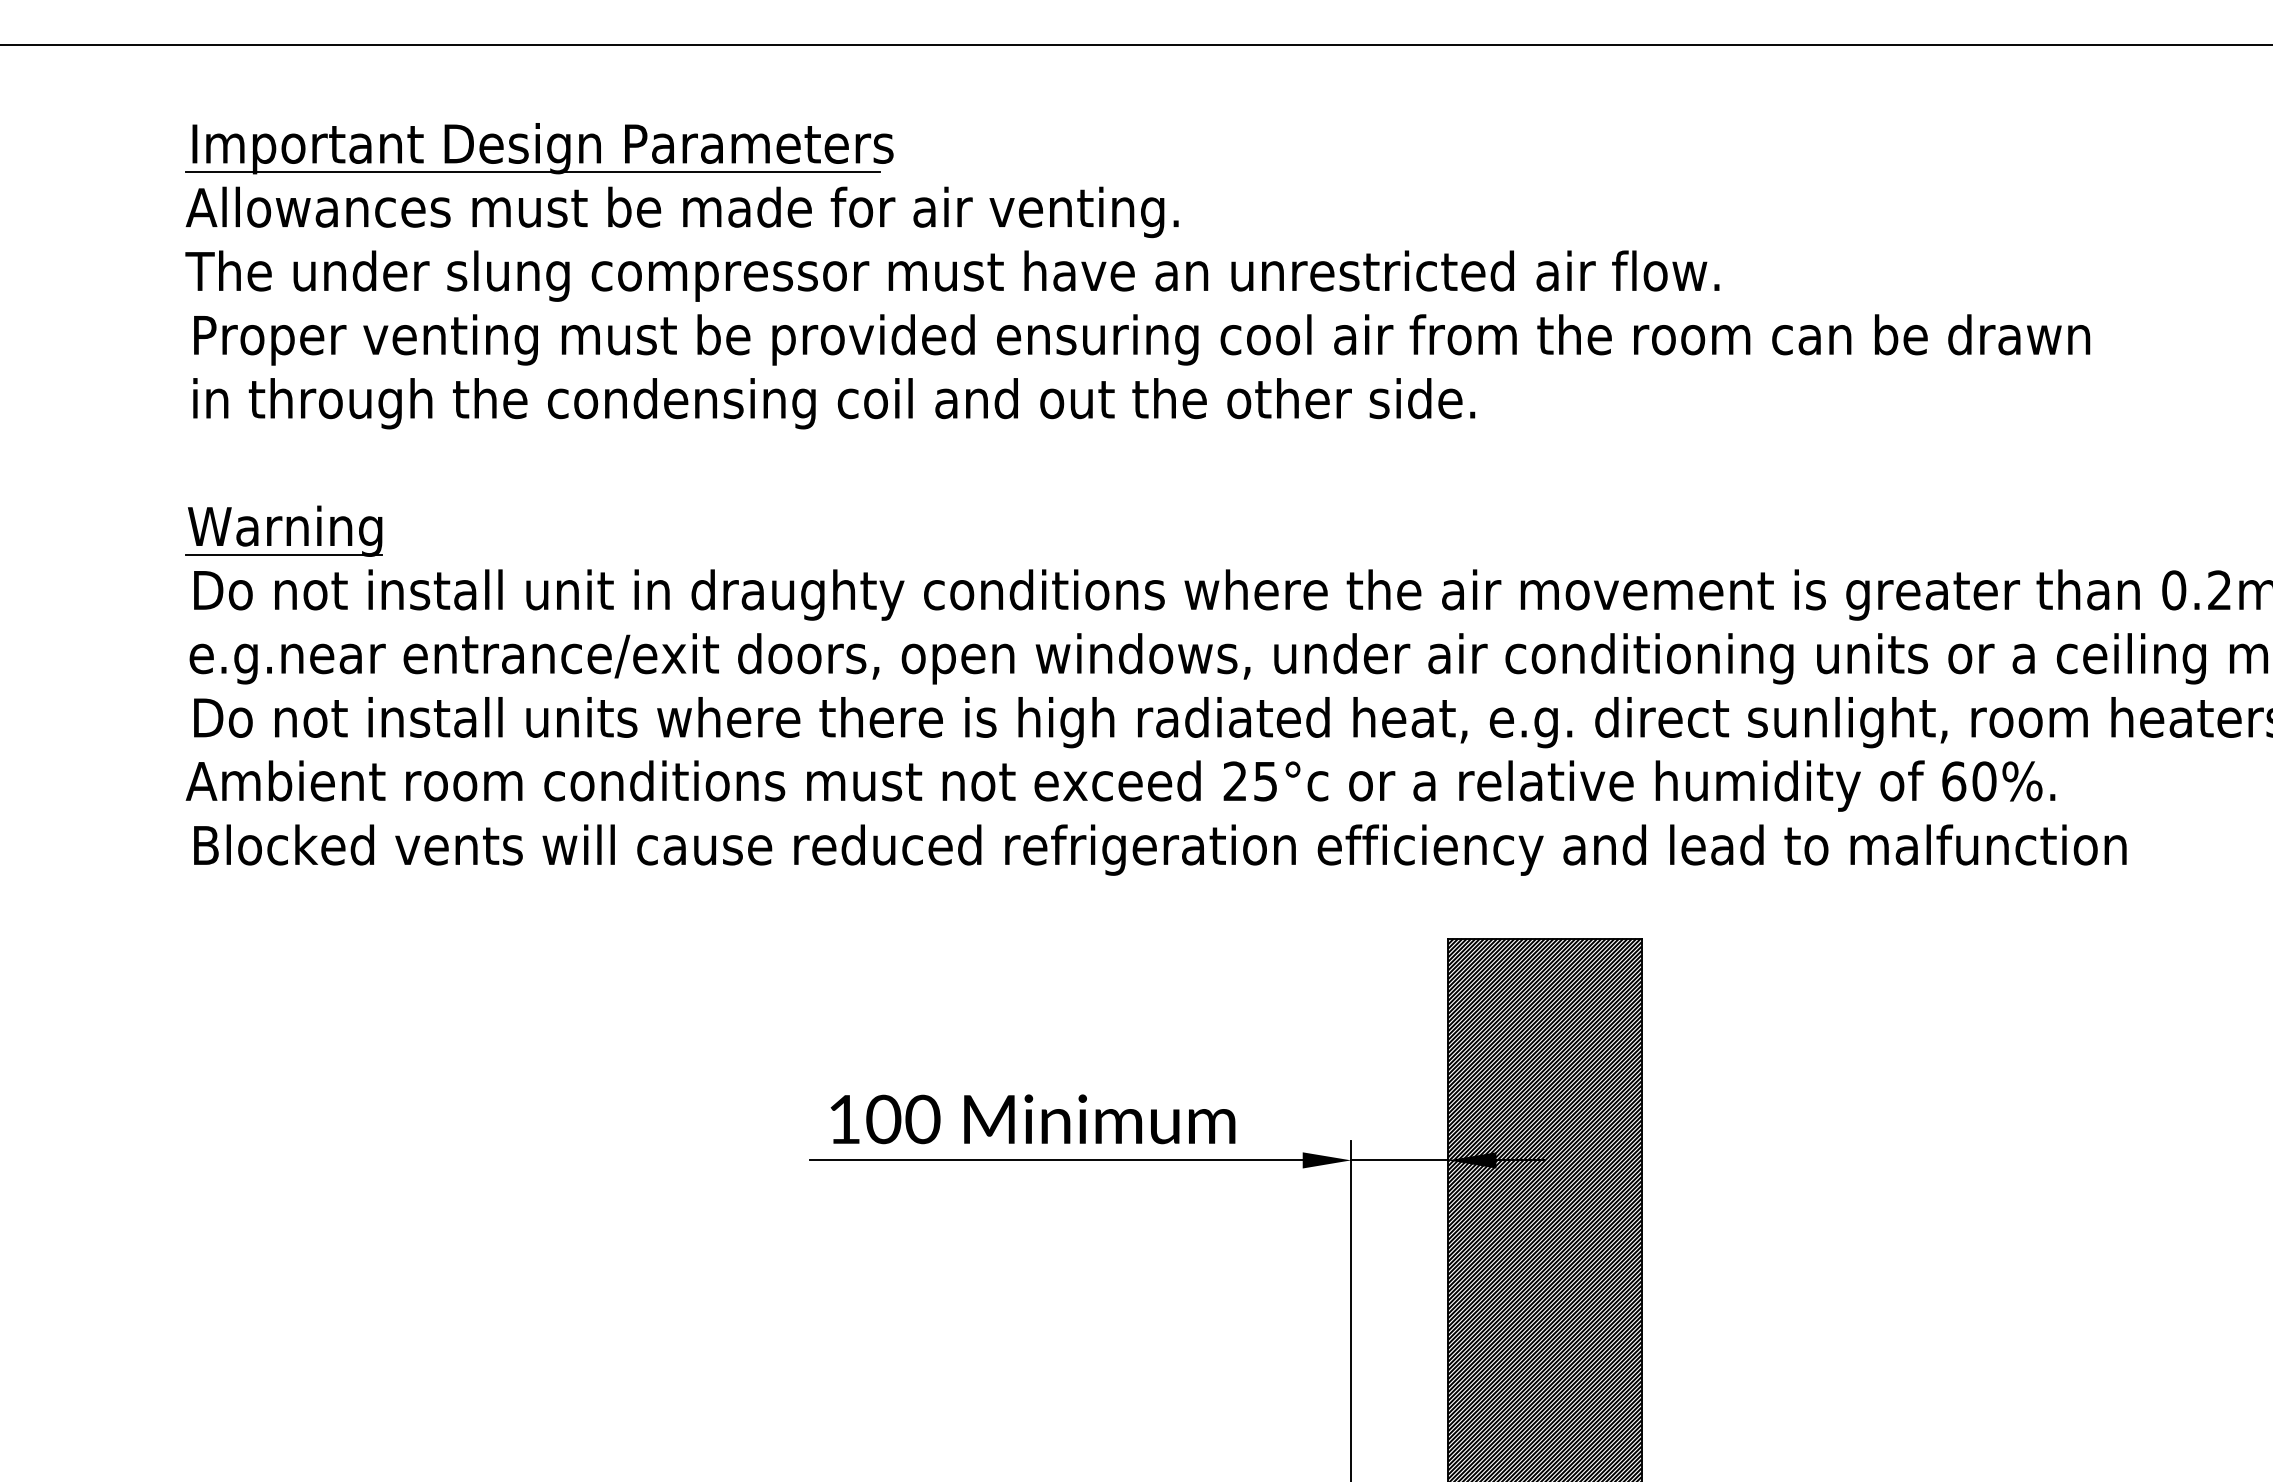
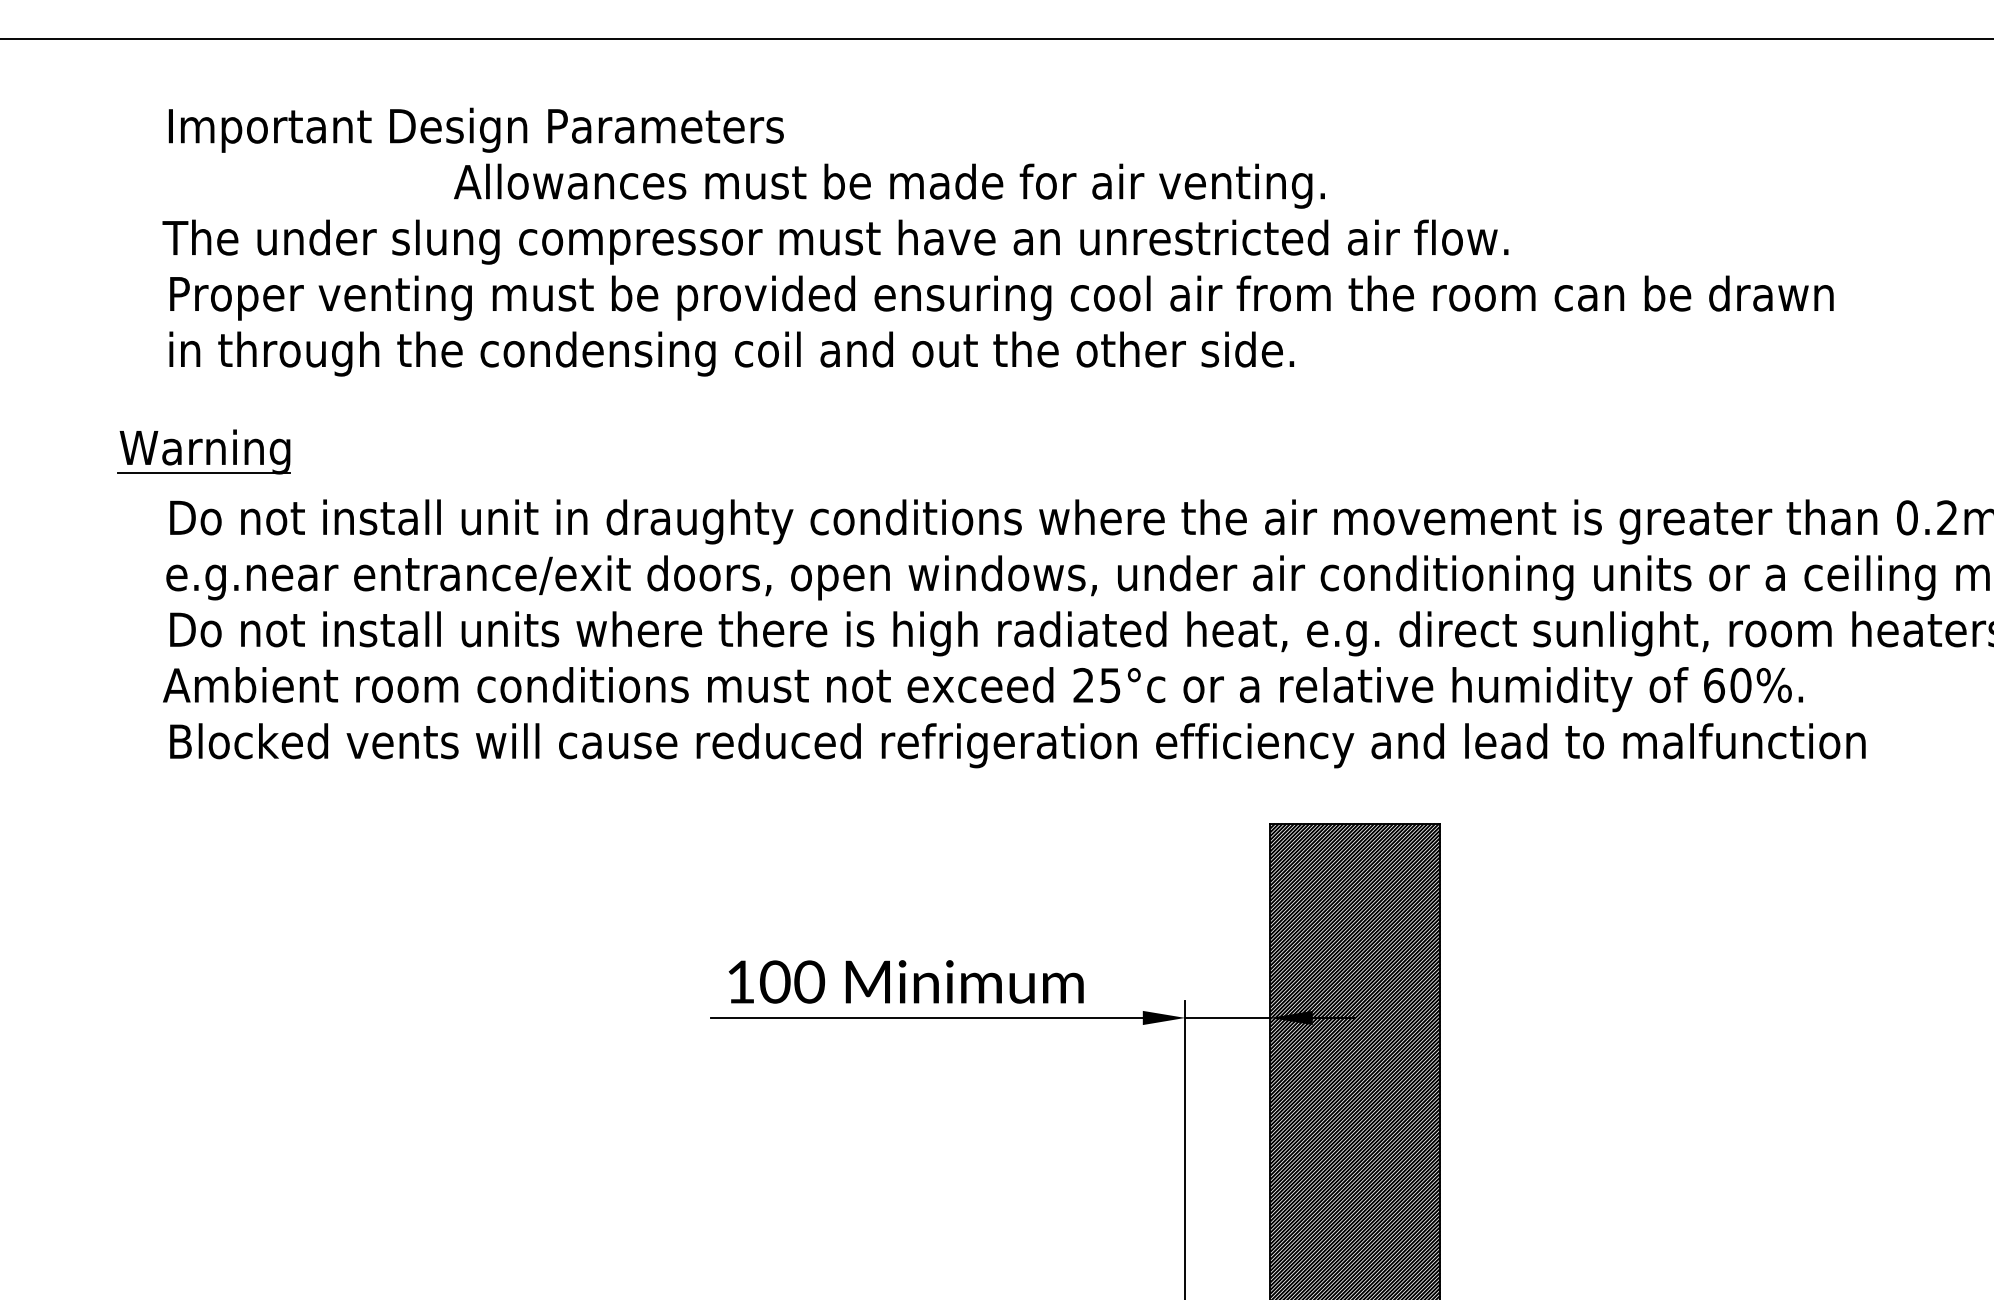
line: (531, 171) -> (466, 150), removed
text: (682, 211) -> (889, 185), moved
part: (283, 530) -> (203, 451), moved

